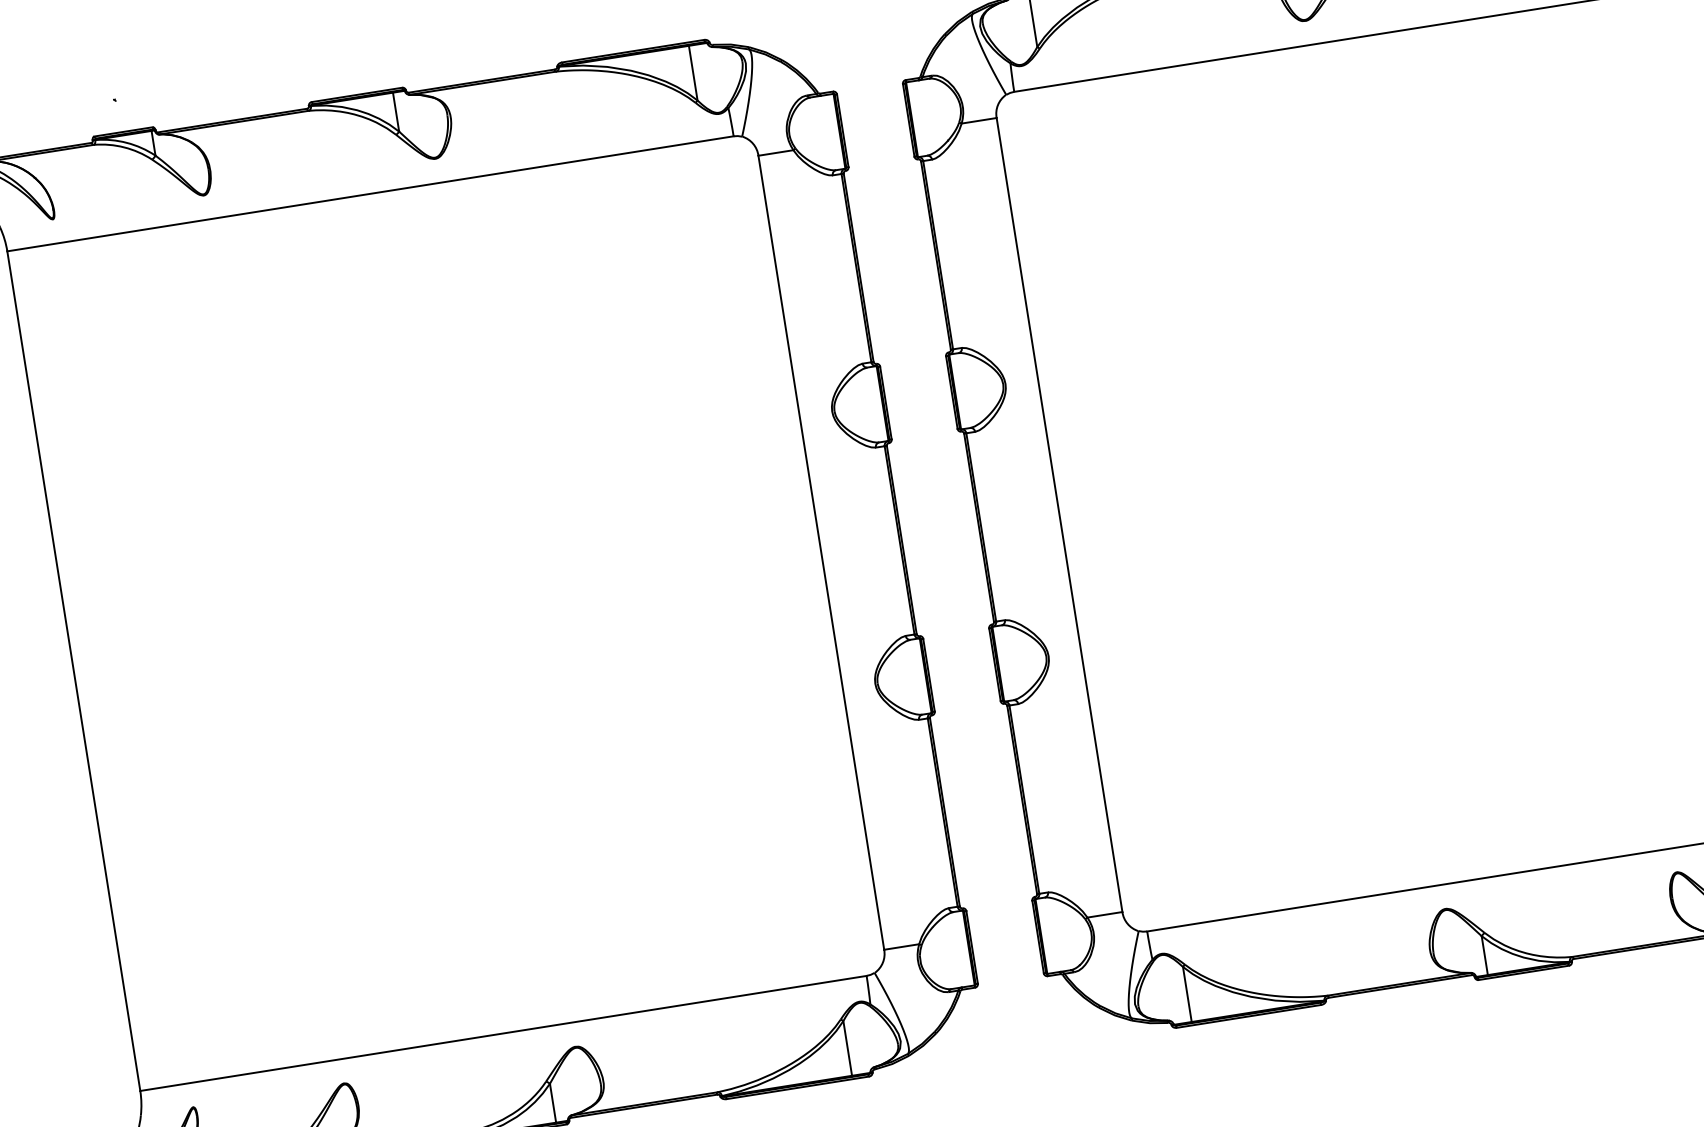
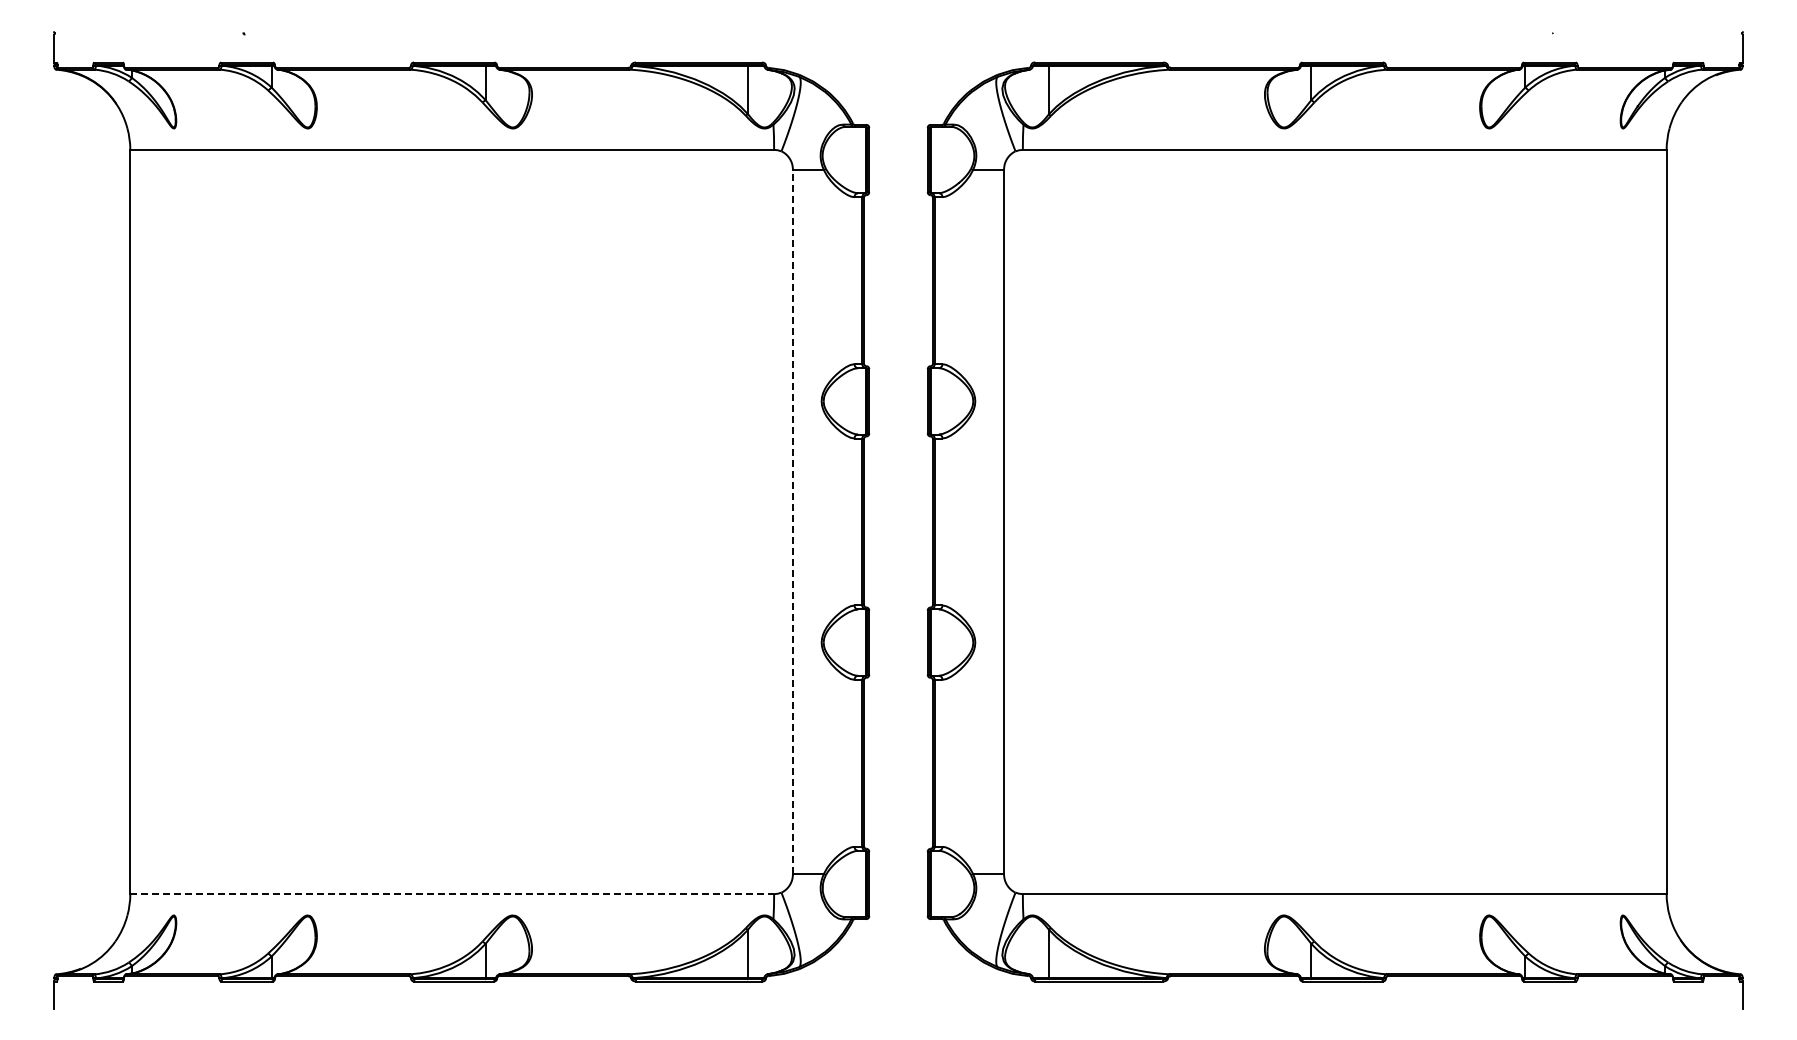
line: (820, 553) -> (792, 522), solid -> dashed
line: (503, 1033) -> (452, 894), solid -> dashed

